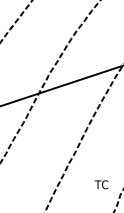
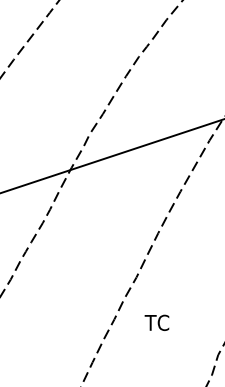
text: (101, 184) -> (156, 322), moved

